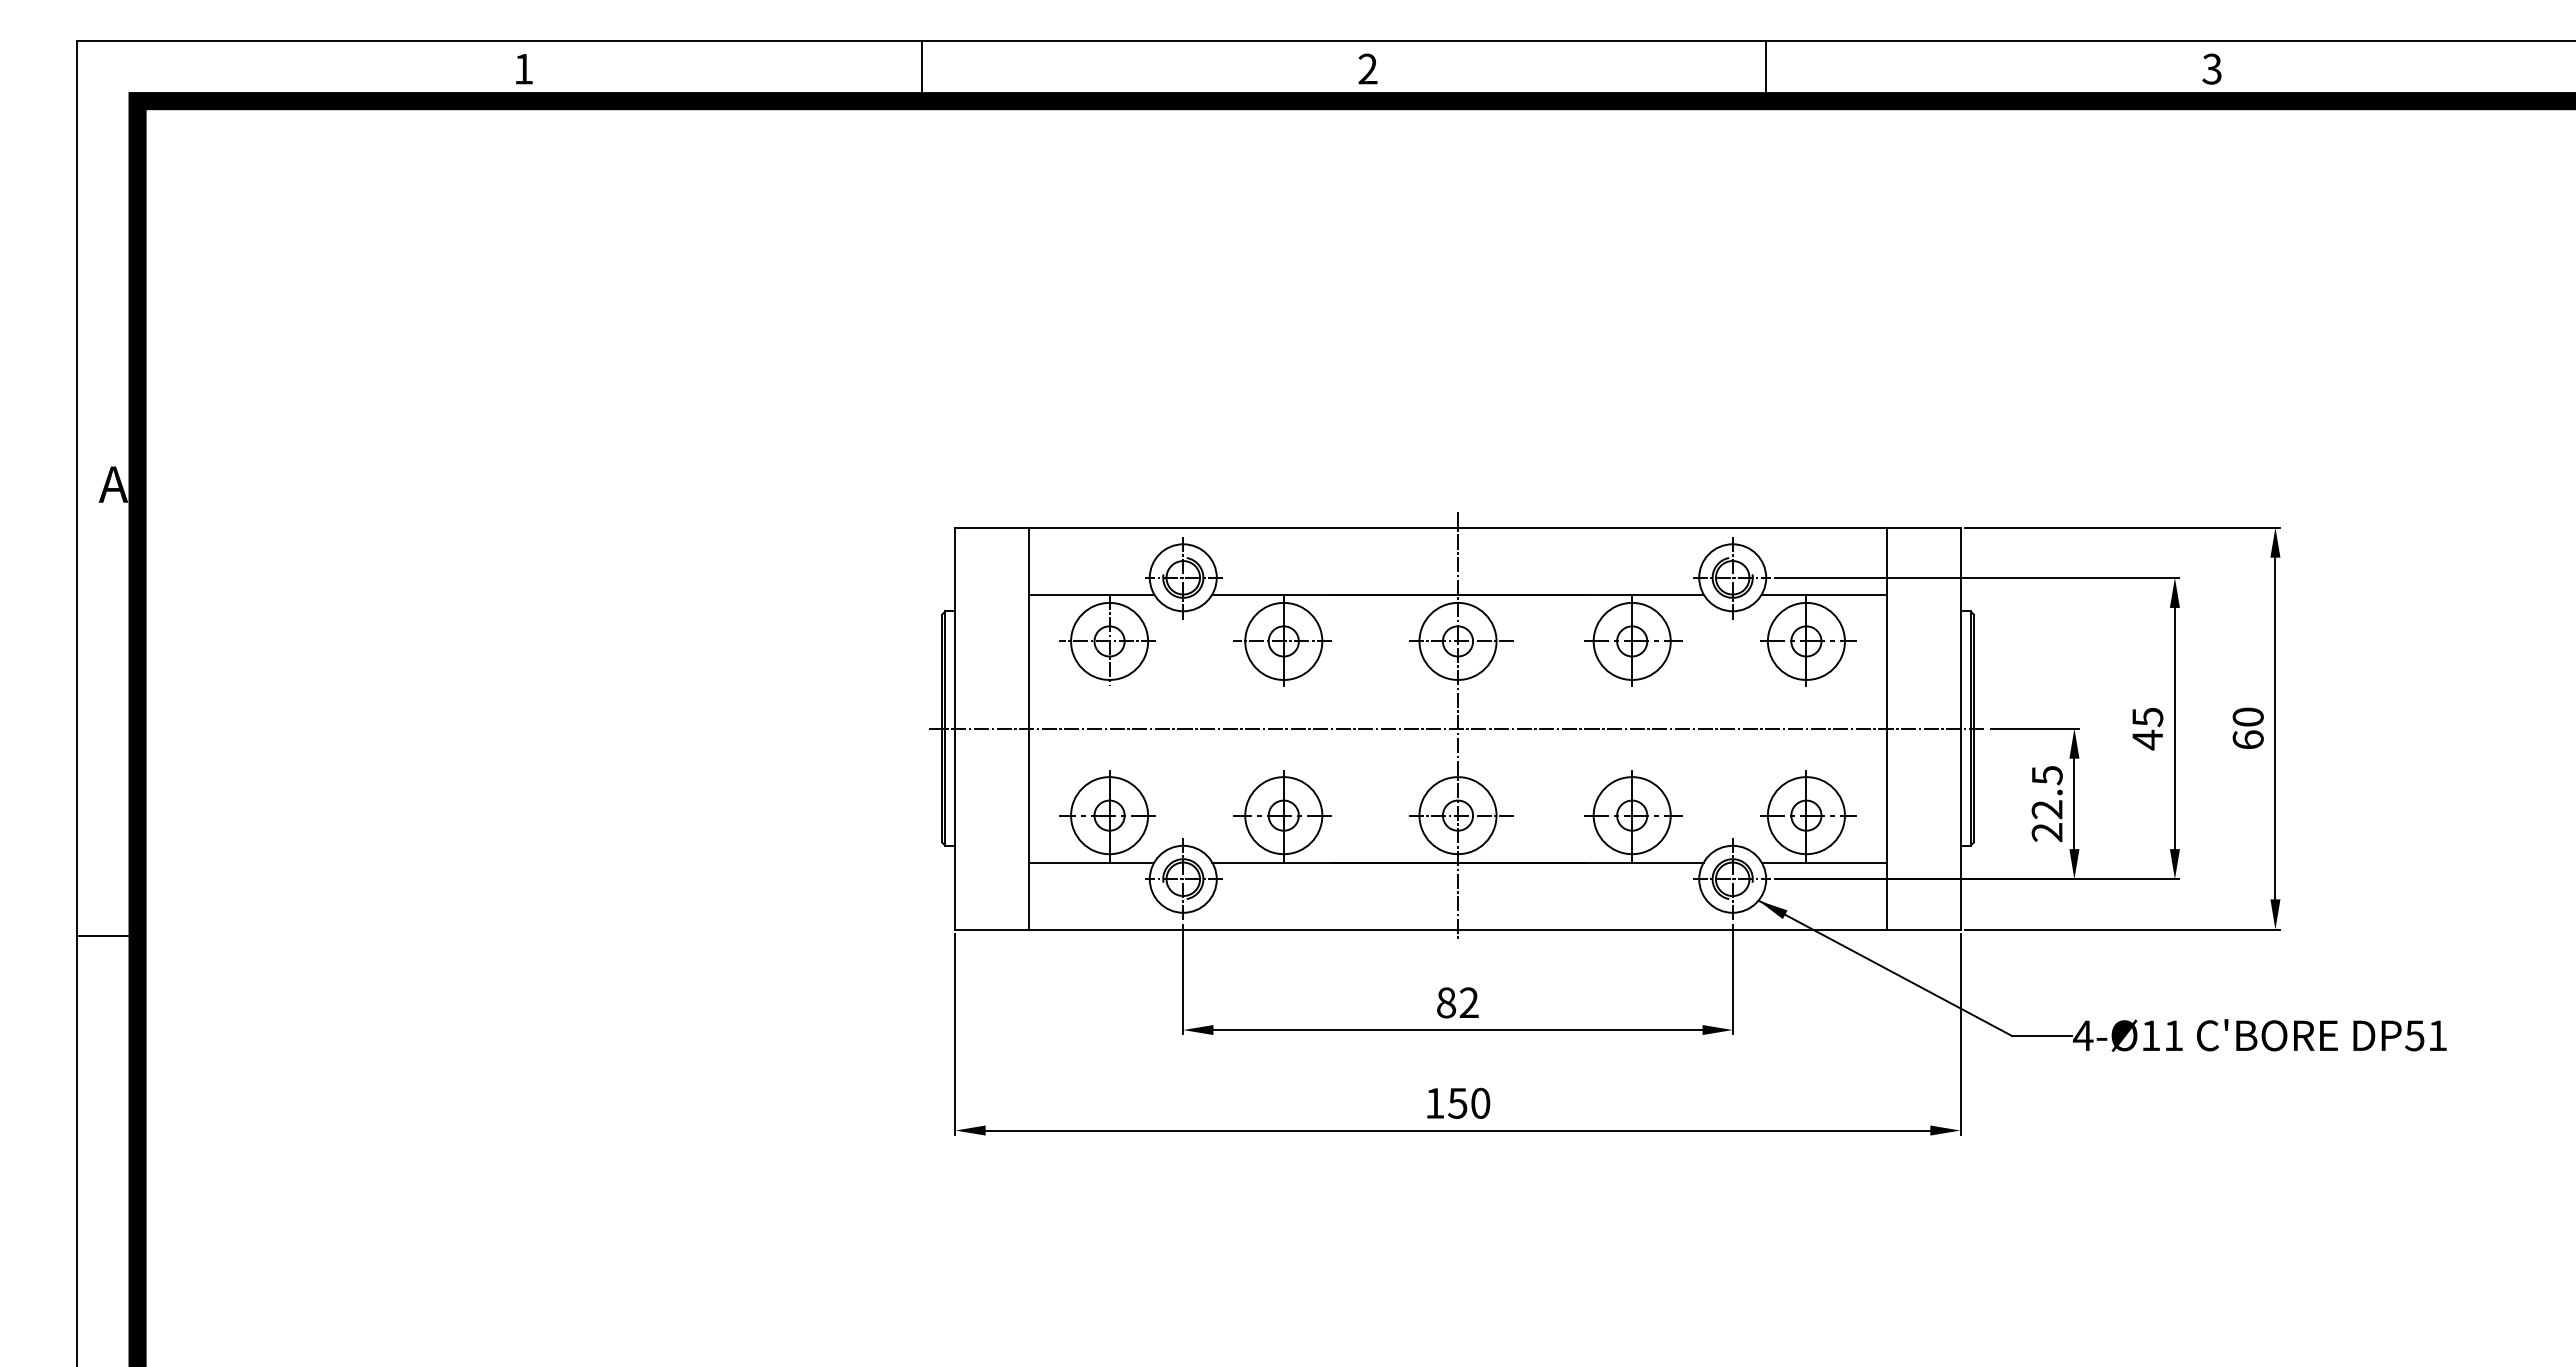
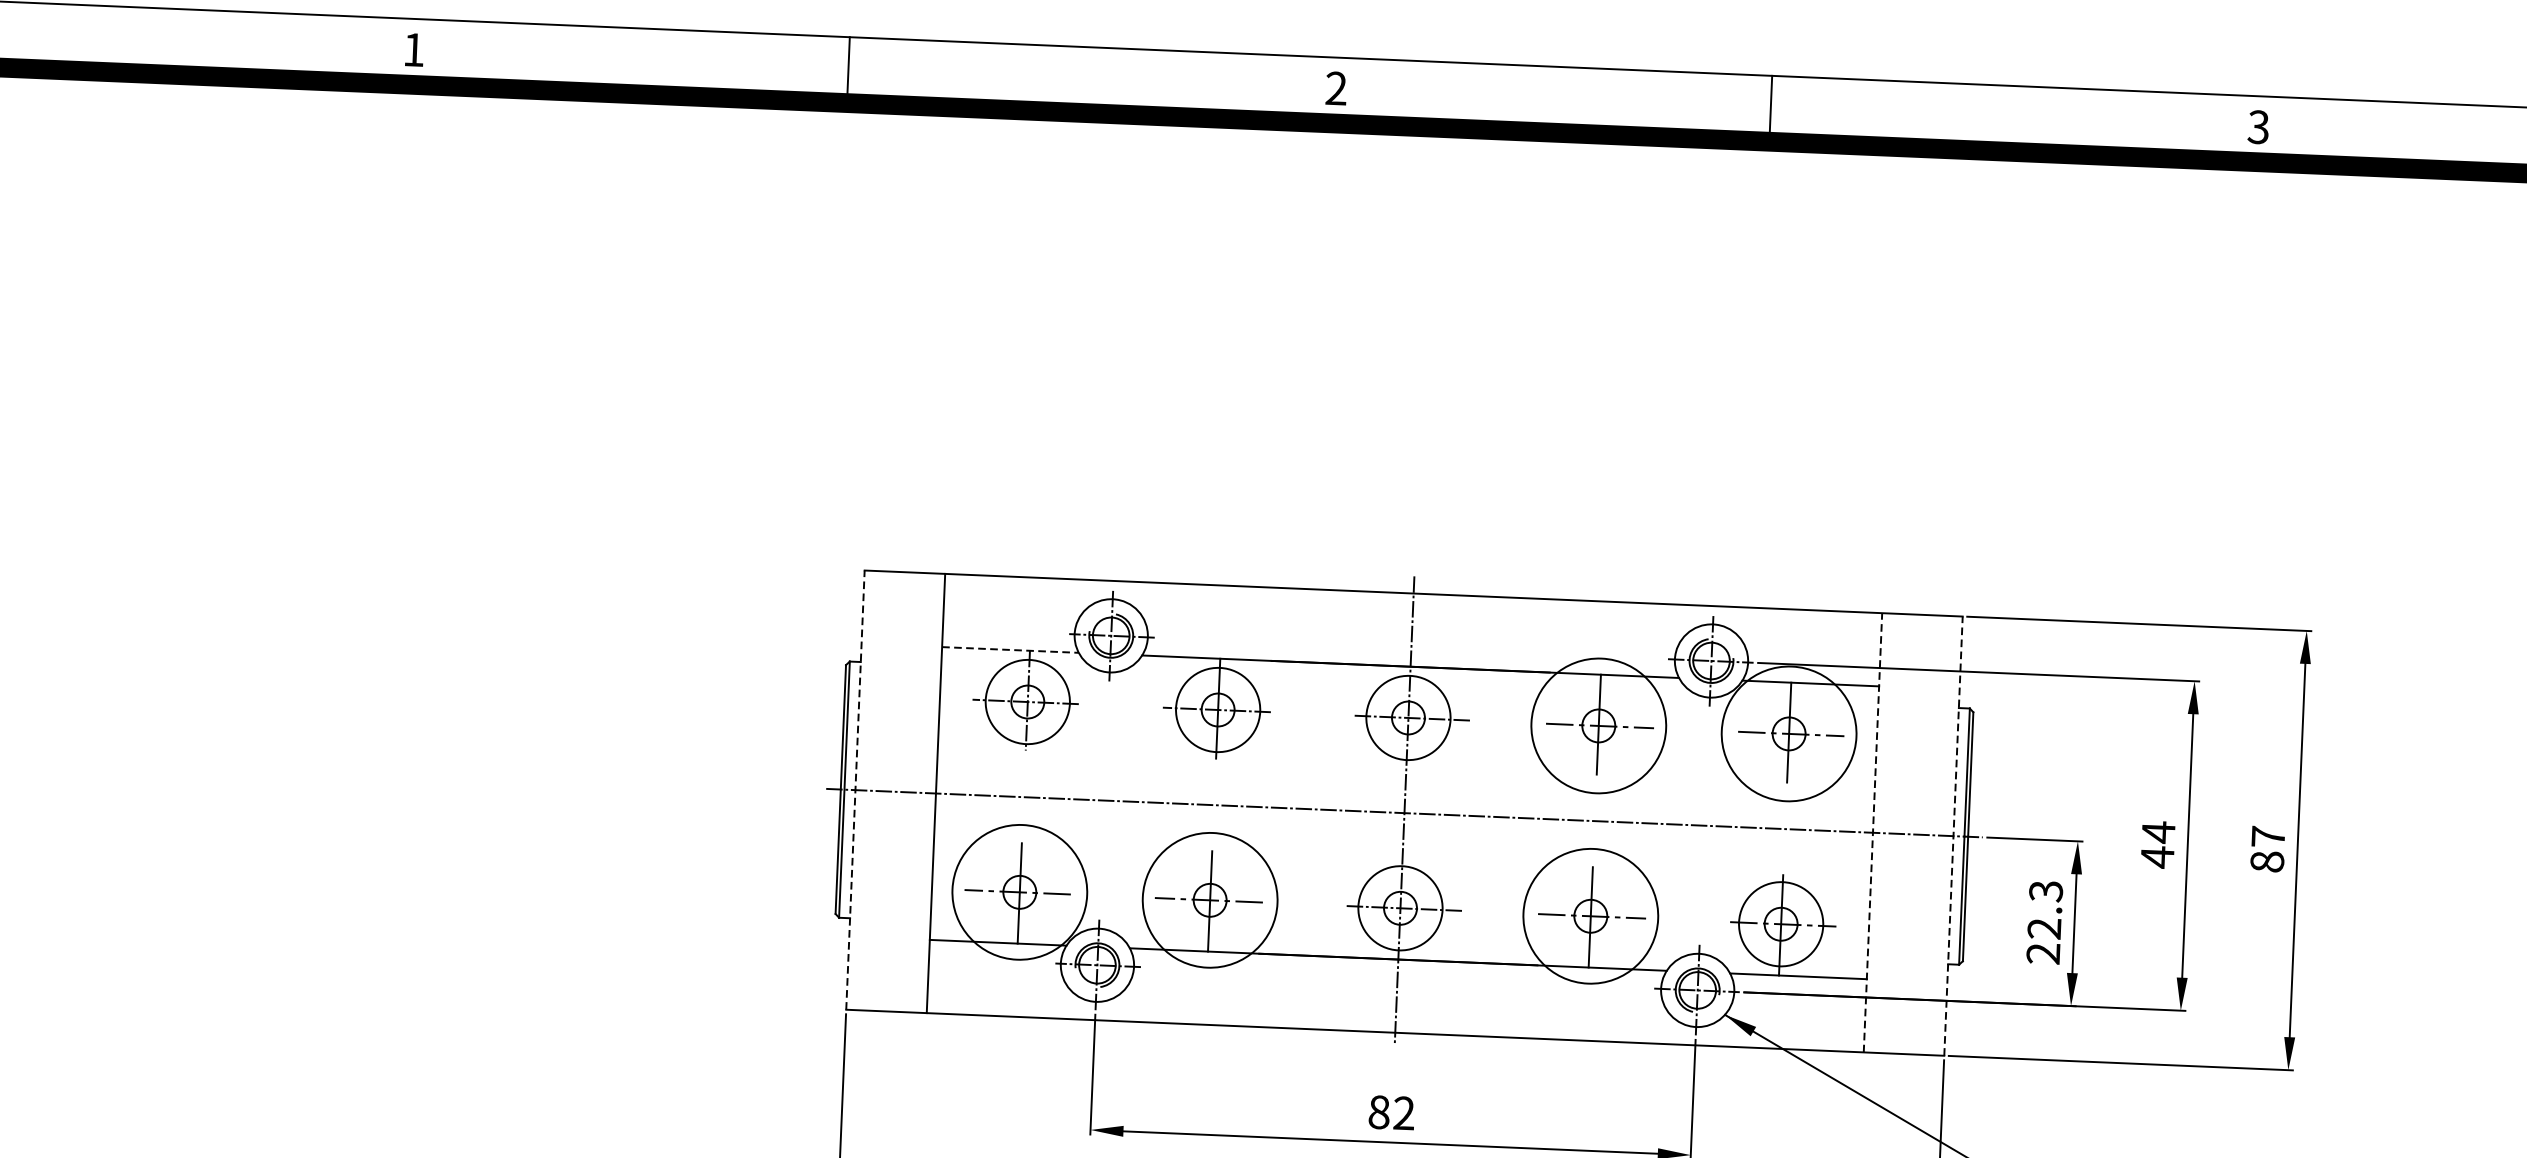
line: (1091, 594) -> (1010, 649), solid -> dashed
circle: (1631, 640) -> (1598, 724), size x1.6
circle: (1805, 640) -> (1788, 732), size x1.6
text: (2147, 717) -> (2158, 832), 45 -> 44
line: (955, 728) -> (855, 790), solid -> dashed
line: (1886, 728) -> (1872, 832), solid -> dashed
line: (1960, 728) -> (1953, 836), solid -> dashed
text: (2247, 728) -> (2267, 849), 60 -> 87
text: (2046, 775) -> (2045, 891), 22.5 -> 22.3
circle: (1109, 815) -> (1019, 892), size x1.6
circle: (1283, 815) -> (1209, 900), size x1.6
circle: (1631, 815) -> (1590, 916), size x1.6

